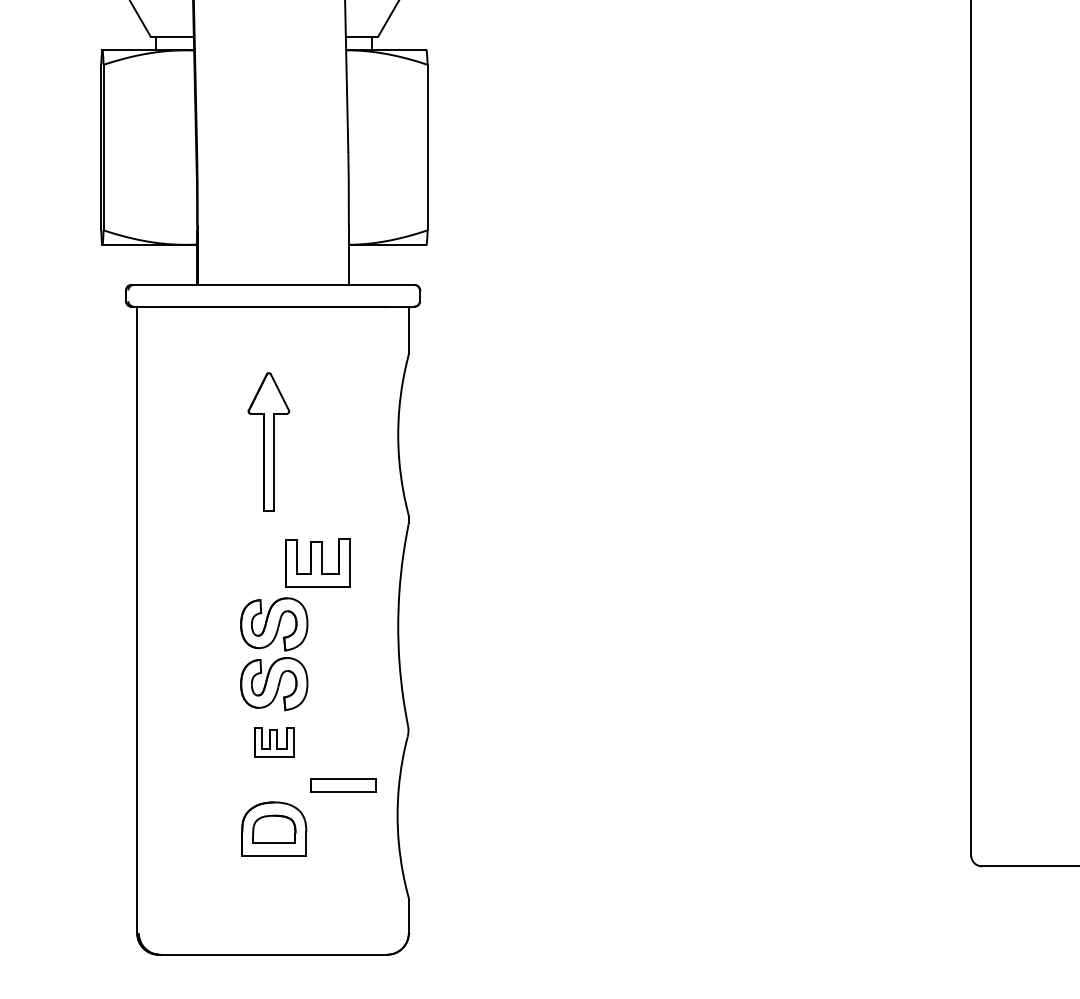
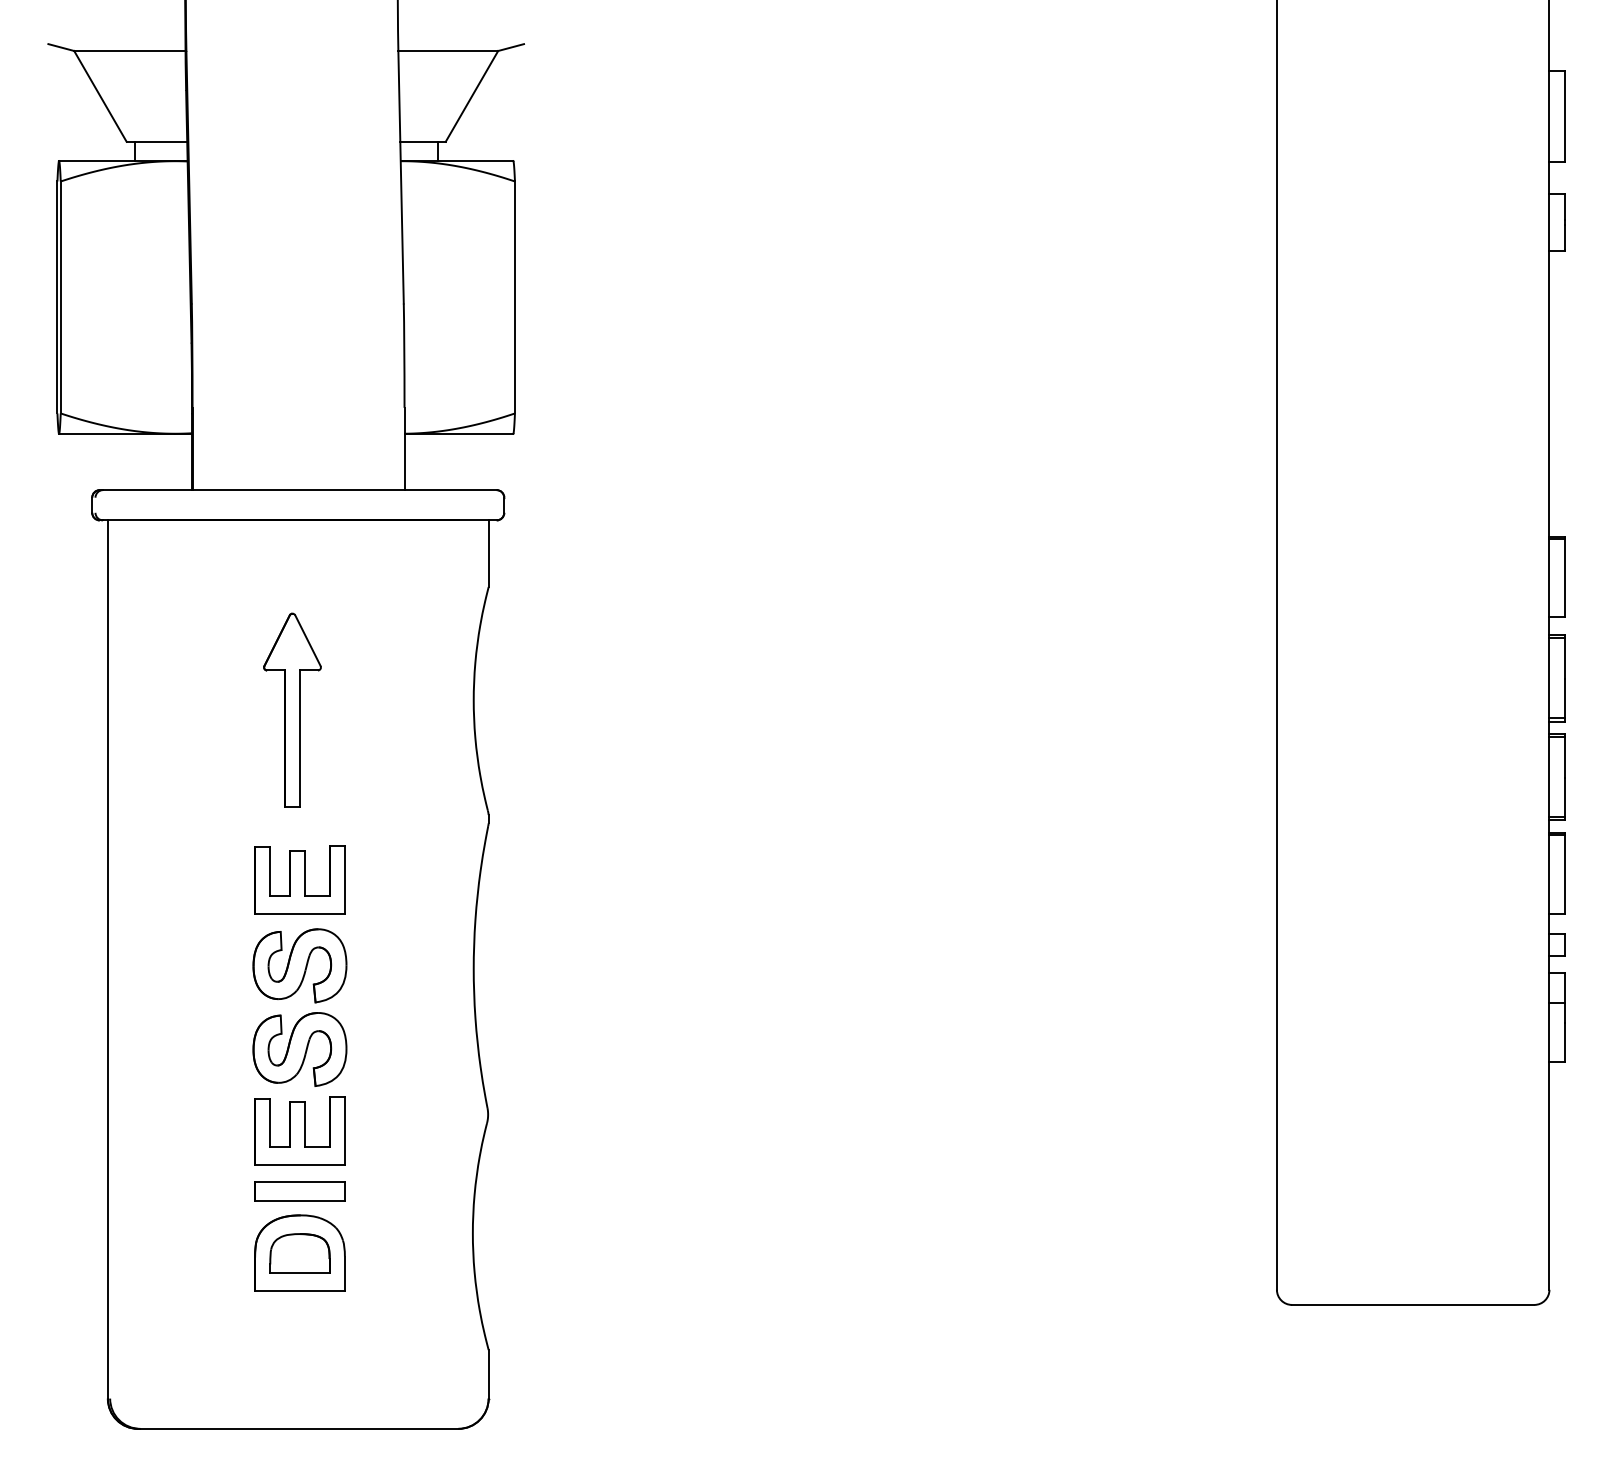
part: (317, 562) -> (299, 879), moved
part: (273, 741) -> (299, 1130), size x1.67
part: (343, 785) -> (299, 1191), moved

